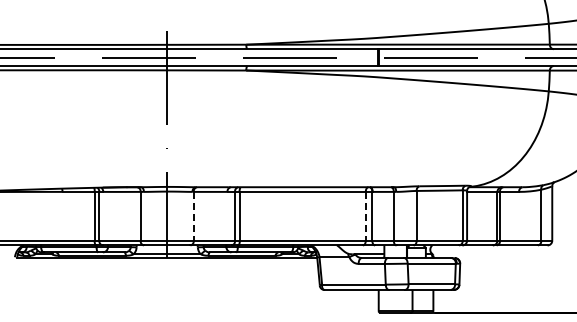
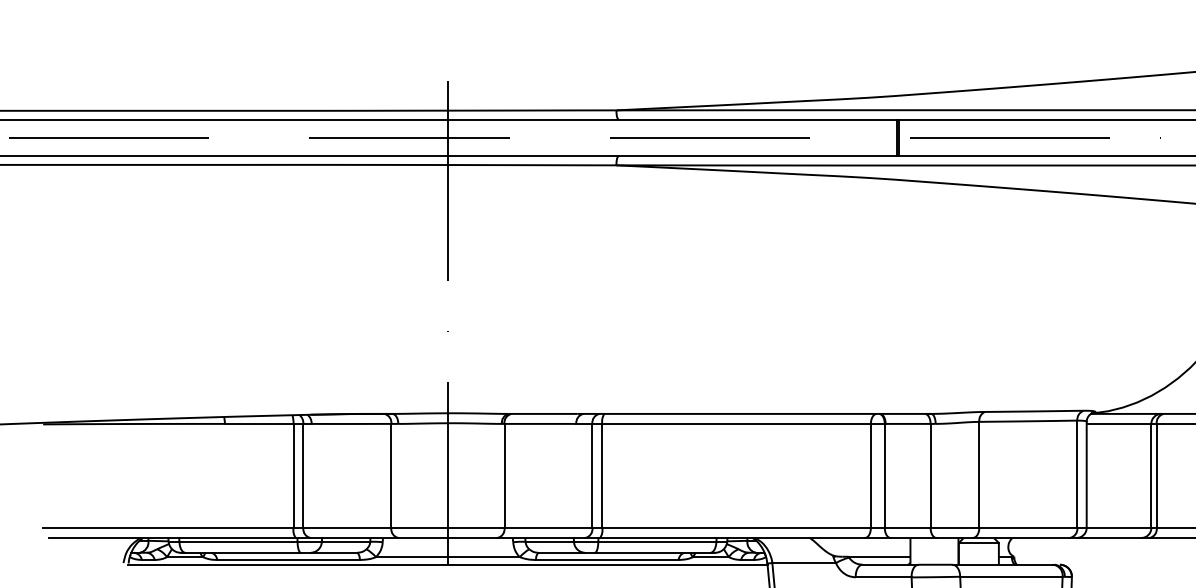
line: (193, 216) -> (503, 476), dashed -> solid
line: (365, 216) -> (870, 476), dashed -> solid

